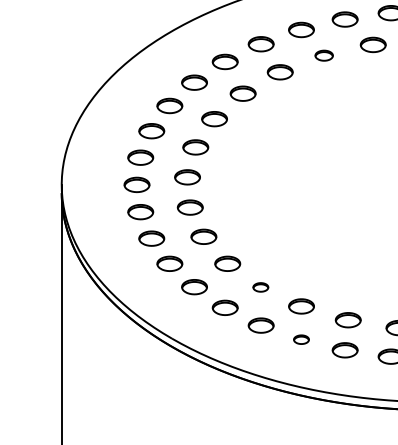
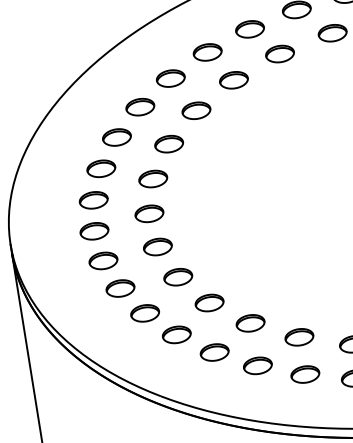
part: (323, 55) -> (279, 53), size x1.43
part: (260, 287) -> (250, 323), size x1.67
part: (301, 339) -> (305, 374), size x1.67

